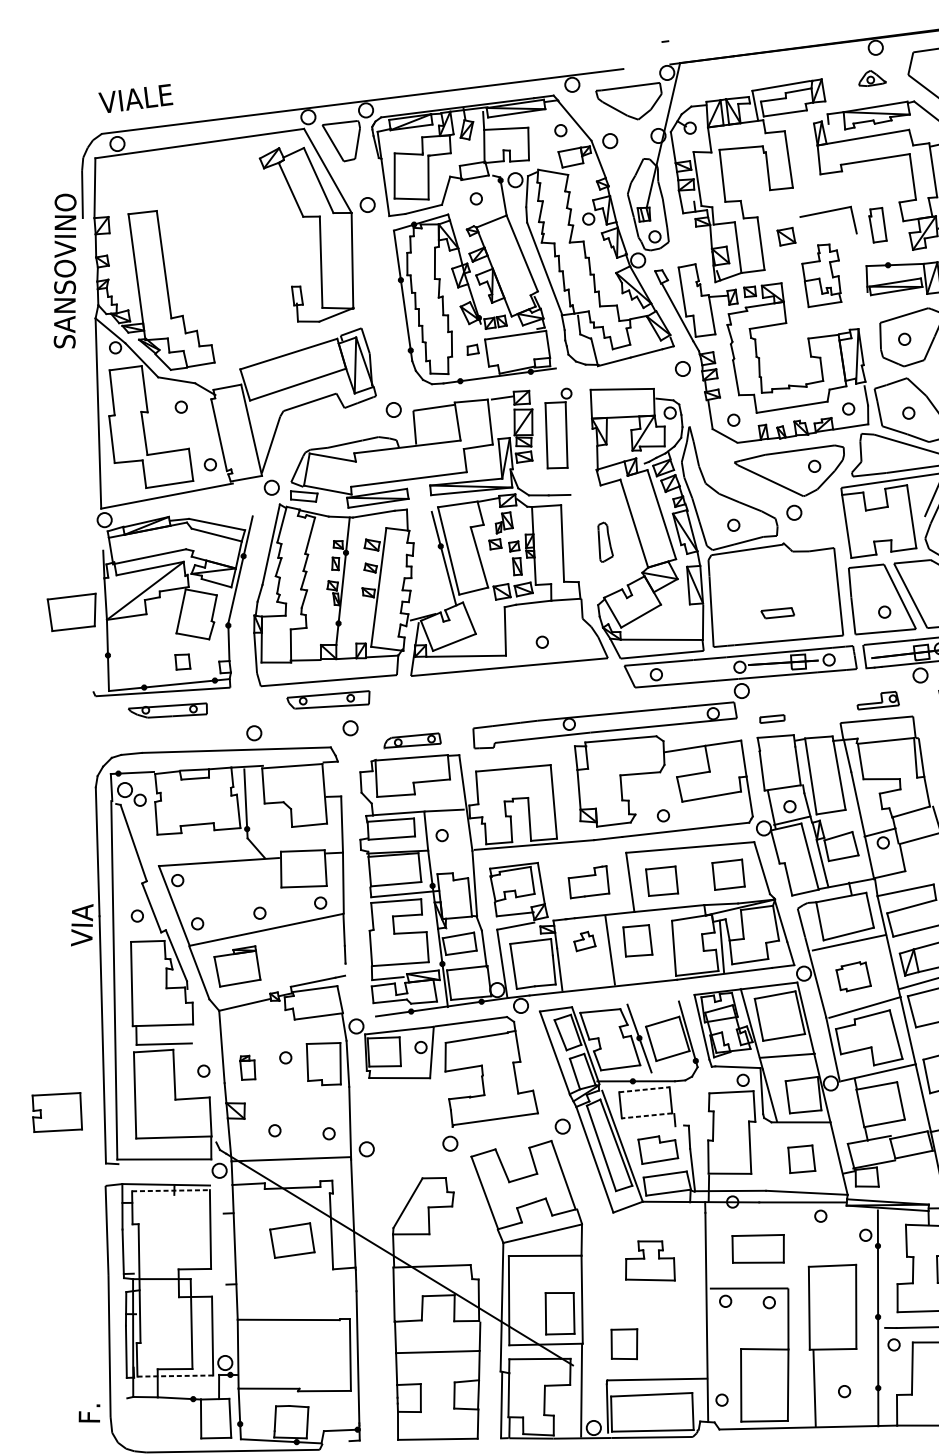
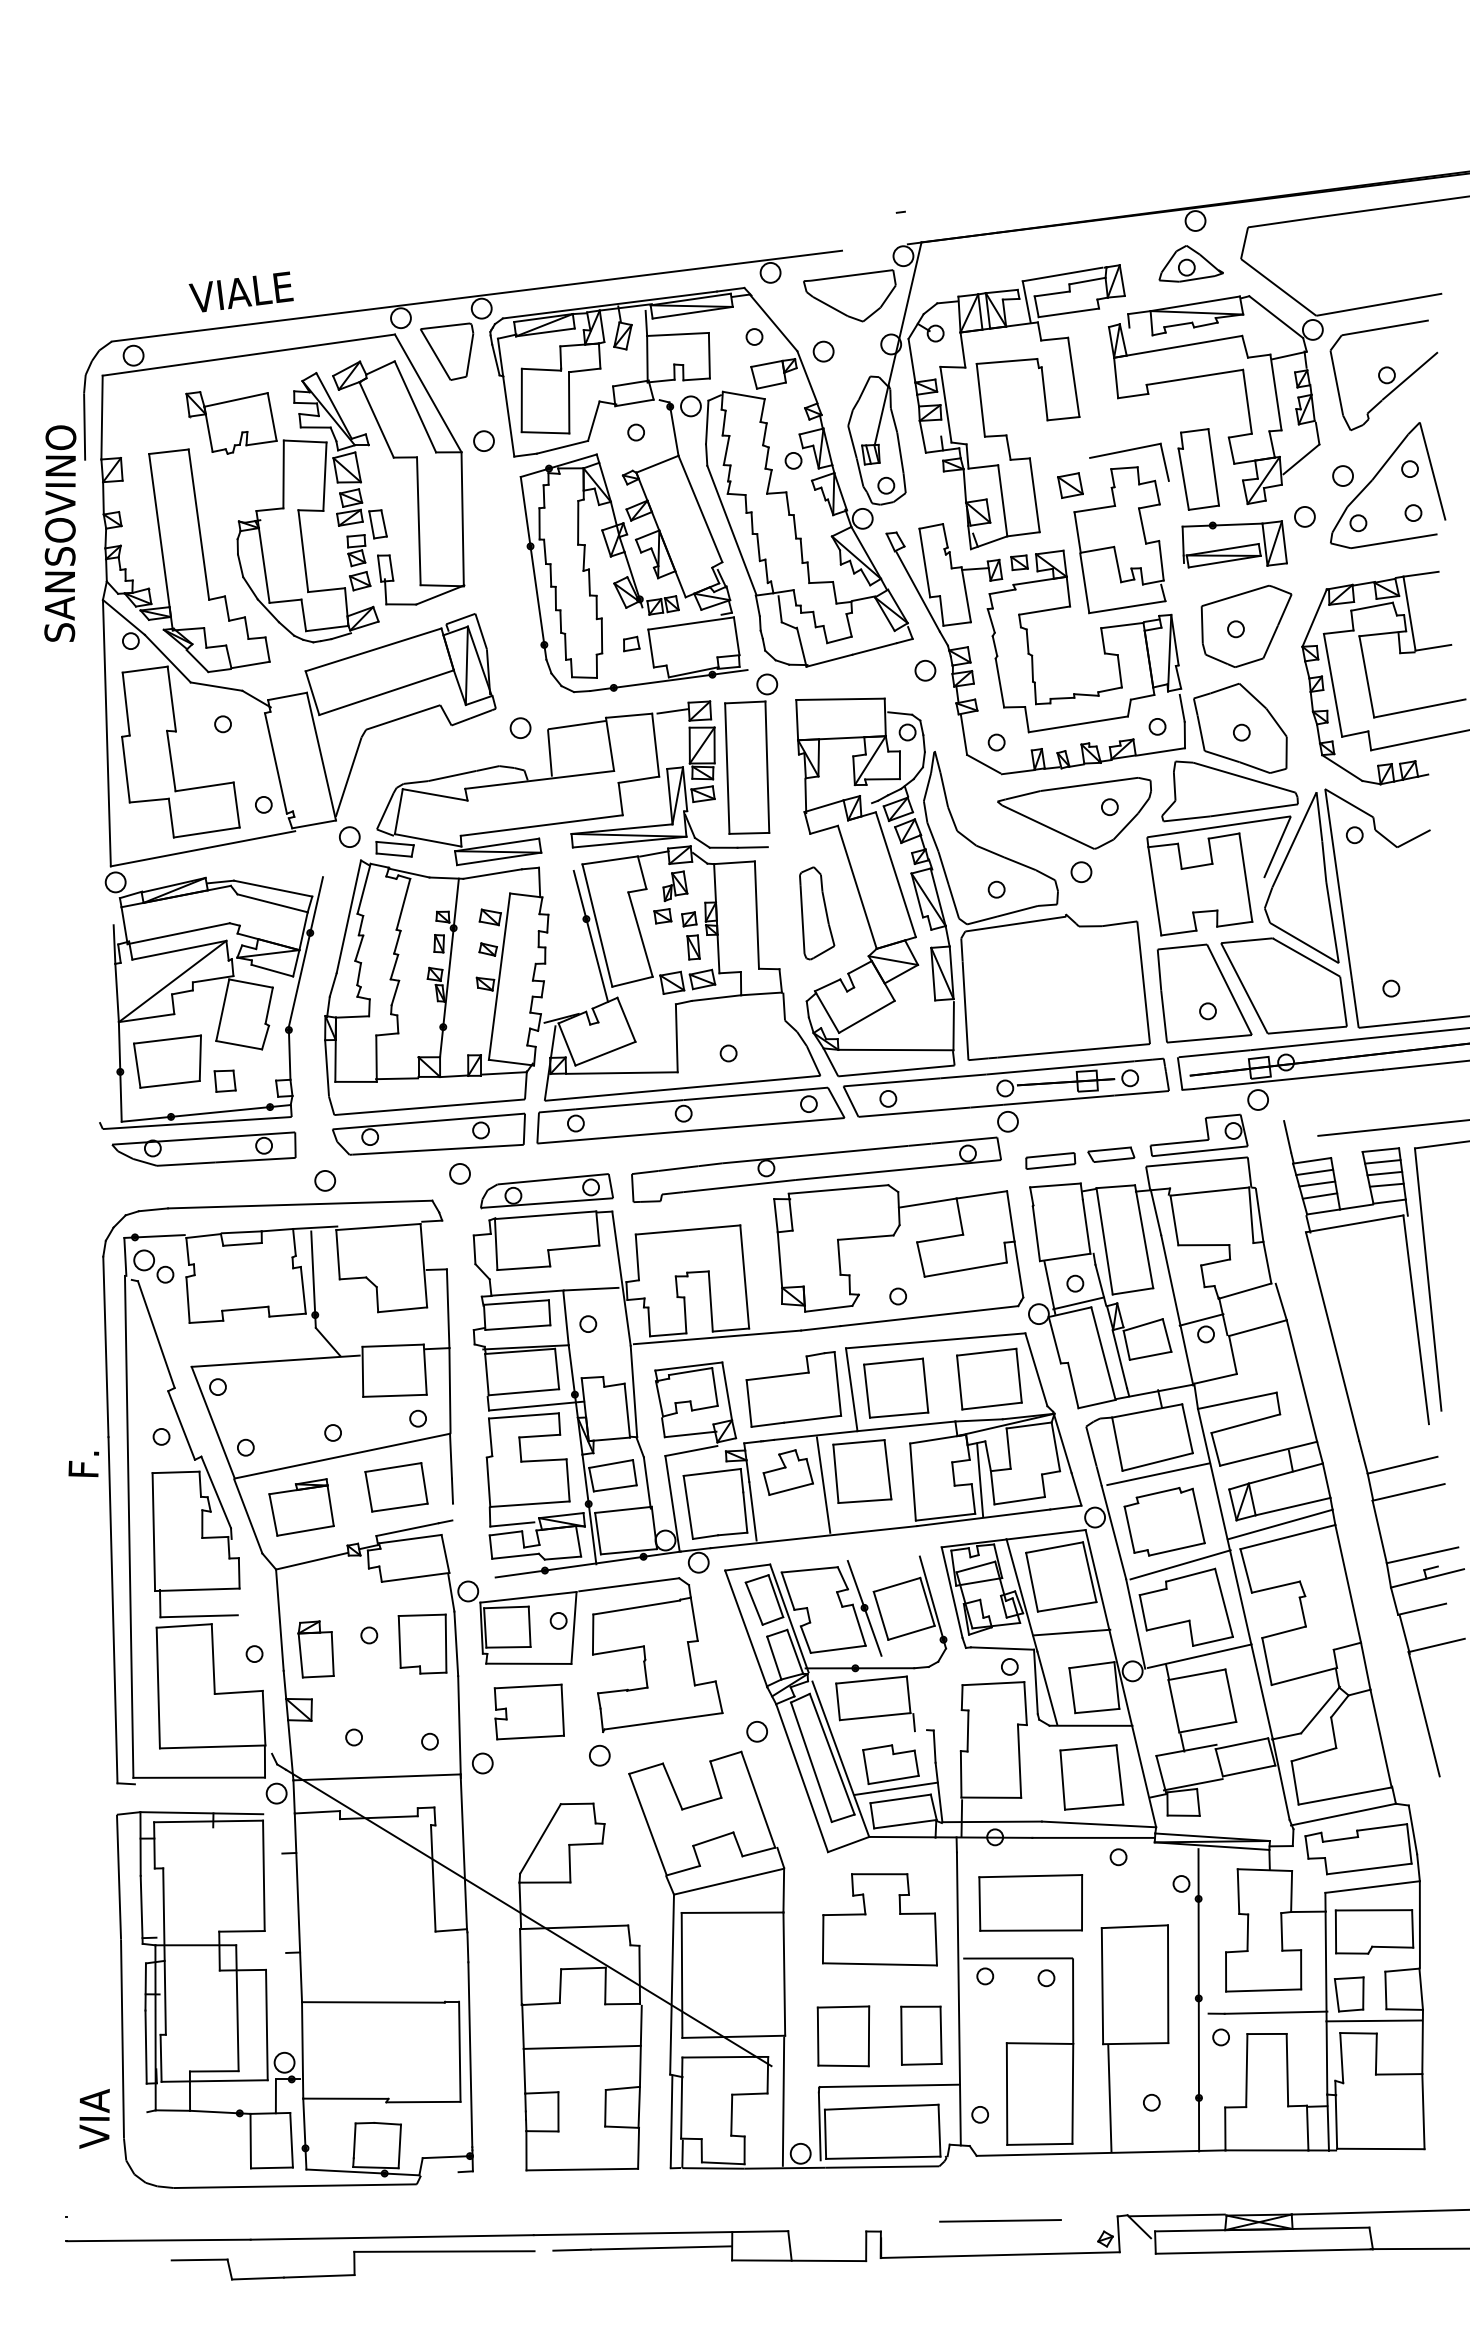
part: (872, 78) -> (1190, 263), size x1.67
text: (135, 98) -> (240, 291), moved
part: (877, 225) -> (1198, 469), size x1.67
part: (226, 252) -> (286, 507), added
part: (821, 275) -> (1119, 540), size x1.67
part: (558, 428) -> (751, 753), size x1.43
part: (605, 542) -> (817, 913), size x1.67
part: (71, 612) -> (167, 1061), moved
part: (777, 613) -> (1111, 1154), moved
part: (515, 686) -> (690, 1115), added
part: (328, 699) -> (428, 1133), size x1.67
part: (877, 700) -> (1198, 1134), size x1.67
part: (167, 710) -> (203, 1148), size x1.67
part: (772, 718) -> (1050, 1160), size x1.43
part: (412, 740) -> (546, 1191), size x1.67
part: (728, 874) -> (989, 1378), size x1.43
part: (662, 880) -> (896, 1387), size x1.43
part: (588, 882) -> (793, 1389), size x1.67
text: (82, 925) -> (84, 1449), VIA -> F.
part: (637, 940) -> (862, 1471), size x1.43
part: (584, 941) -> (787, 1472), size x1.67
part: (853, 976) -> (1164, 1521), size x1.67
part: (247, 1067) -> (315, 1649), size x1.67
line: (645, 1090) -> (872, 1680), dashed -> solid
part: (56, 1112) -> (528, 1711), moved
line: (646, 1115) -> (874, 1716), dashed -> solid
part: (801, 1159) -> (1091, 1777), size x1.67
line: (661, 1167) -> (895, 1788), added
line: (171, 1190) -> (209, 1821), dashed -> solid
part: (292, 1240) -> (396, 1487), moved
part: (757, 1248) -> (1030, 1902), size x1.43
part: (650, 1260) -> (879, 1919), size x1.67
part: (560, 1313) -> (921, 2035), moved
part: (624, 1344) -> (843, 2036), size x1.43
line: (175, 1376) -> (214, 2081), dashed -> solid
text: (89, 1402) -> (94, 2118), F. -> VIA

